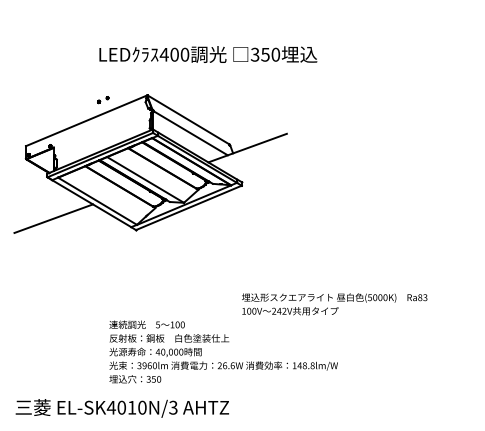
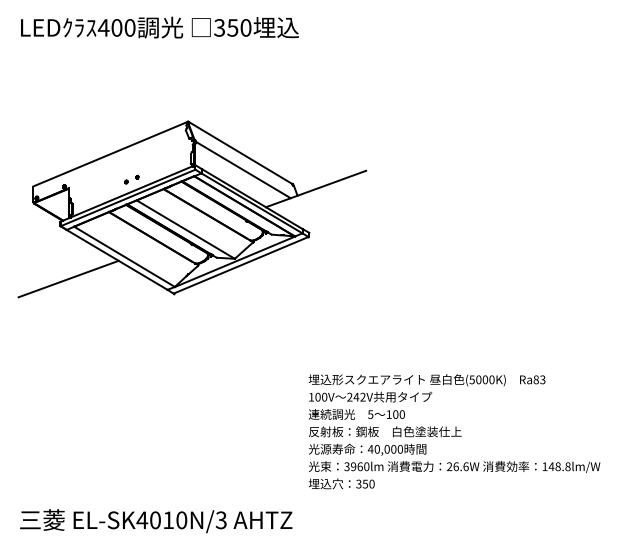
text: (208, 54) -> (159, 27), moved
part: (103, 99) -> (131, 179), moved
text: (223, 352) -> (454, 449), moved

